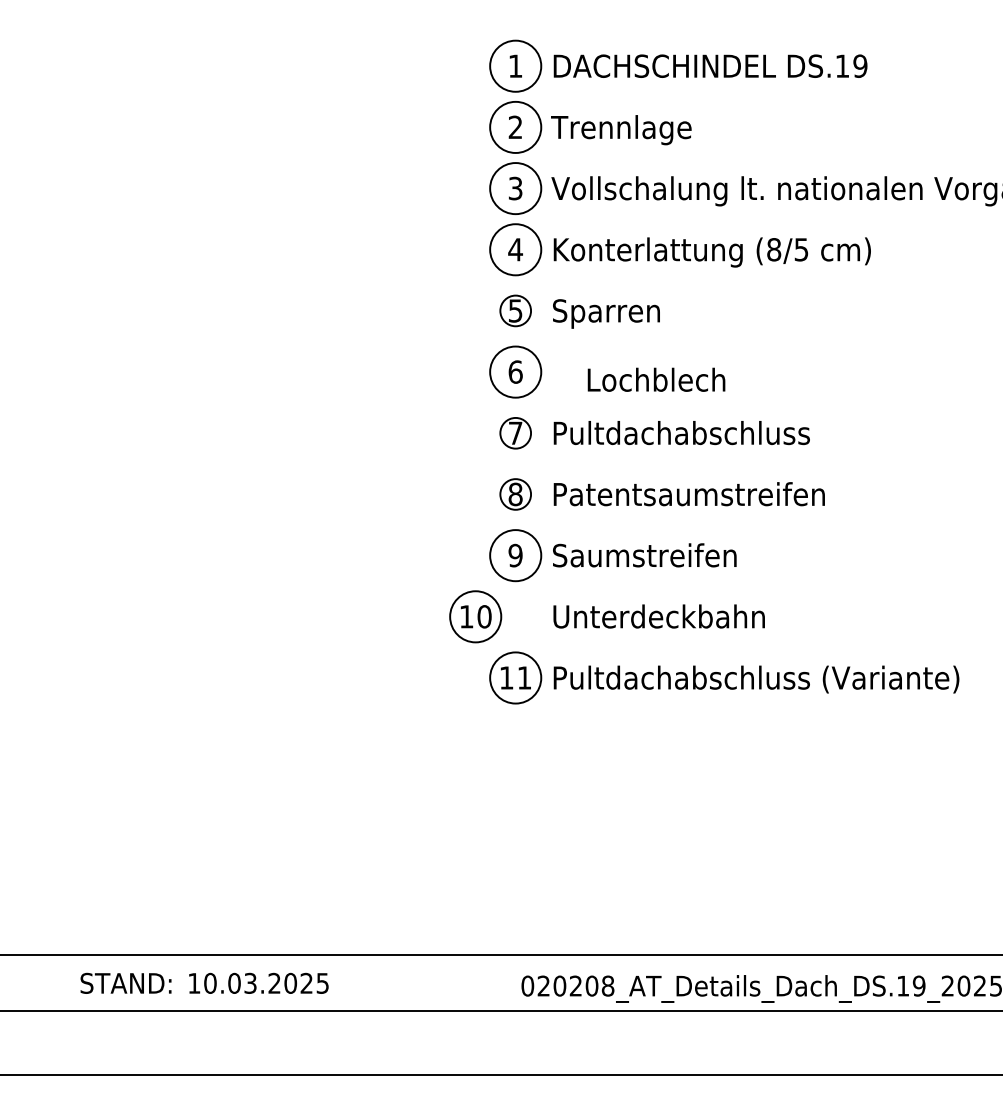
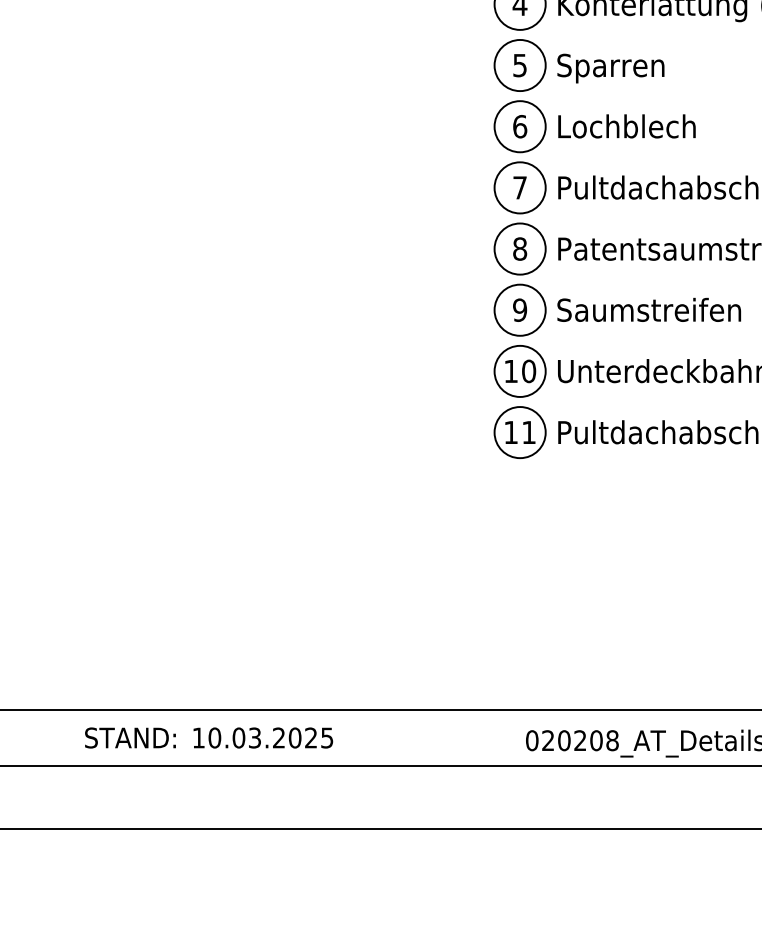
circle: (515, 310) -> (519, 65), size x1.67
text: (656, 379) -> (626, 126), moved
circle: (515, 432) -> (519, 187), size x1.67
circle: (515, 494) -> (519, 249), size x1.67
part: (475, 616) -> (519, 371), moved

